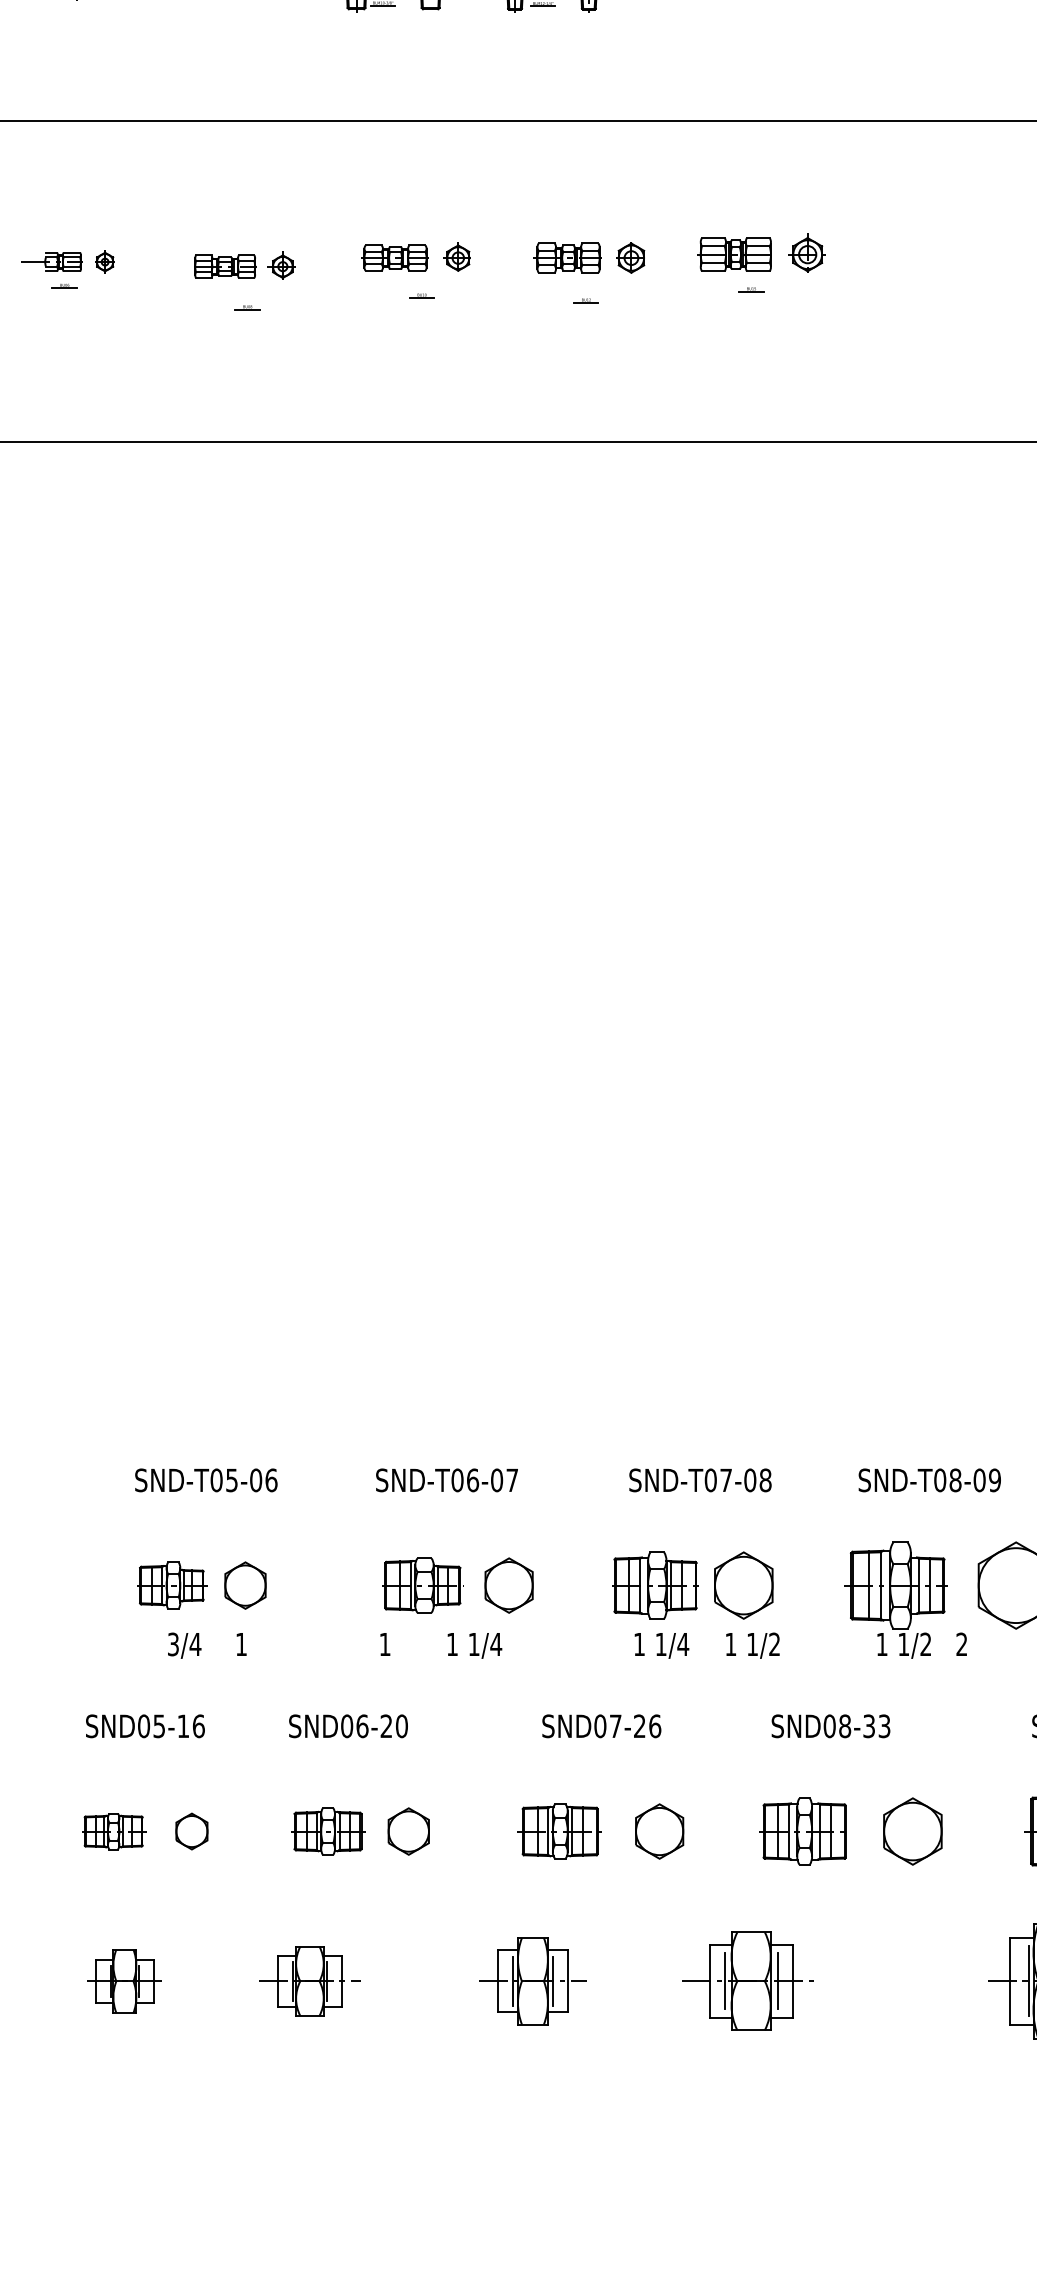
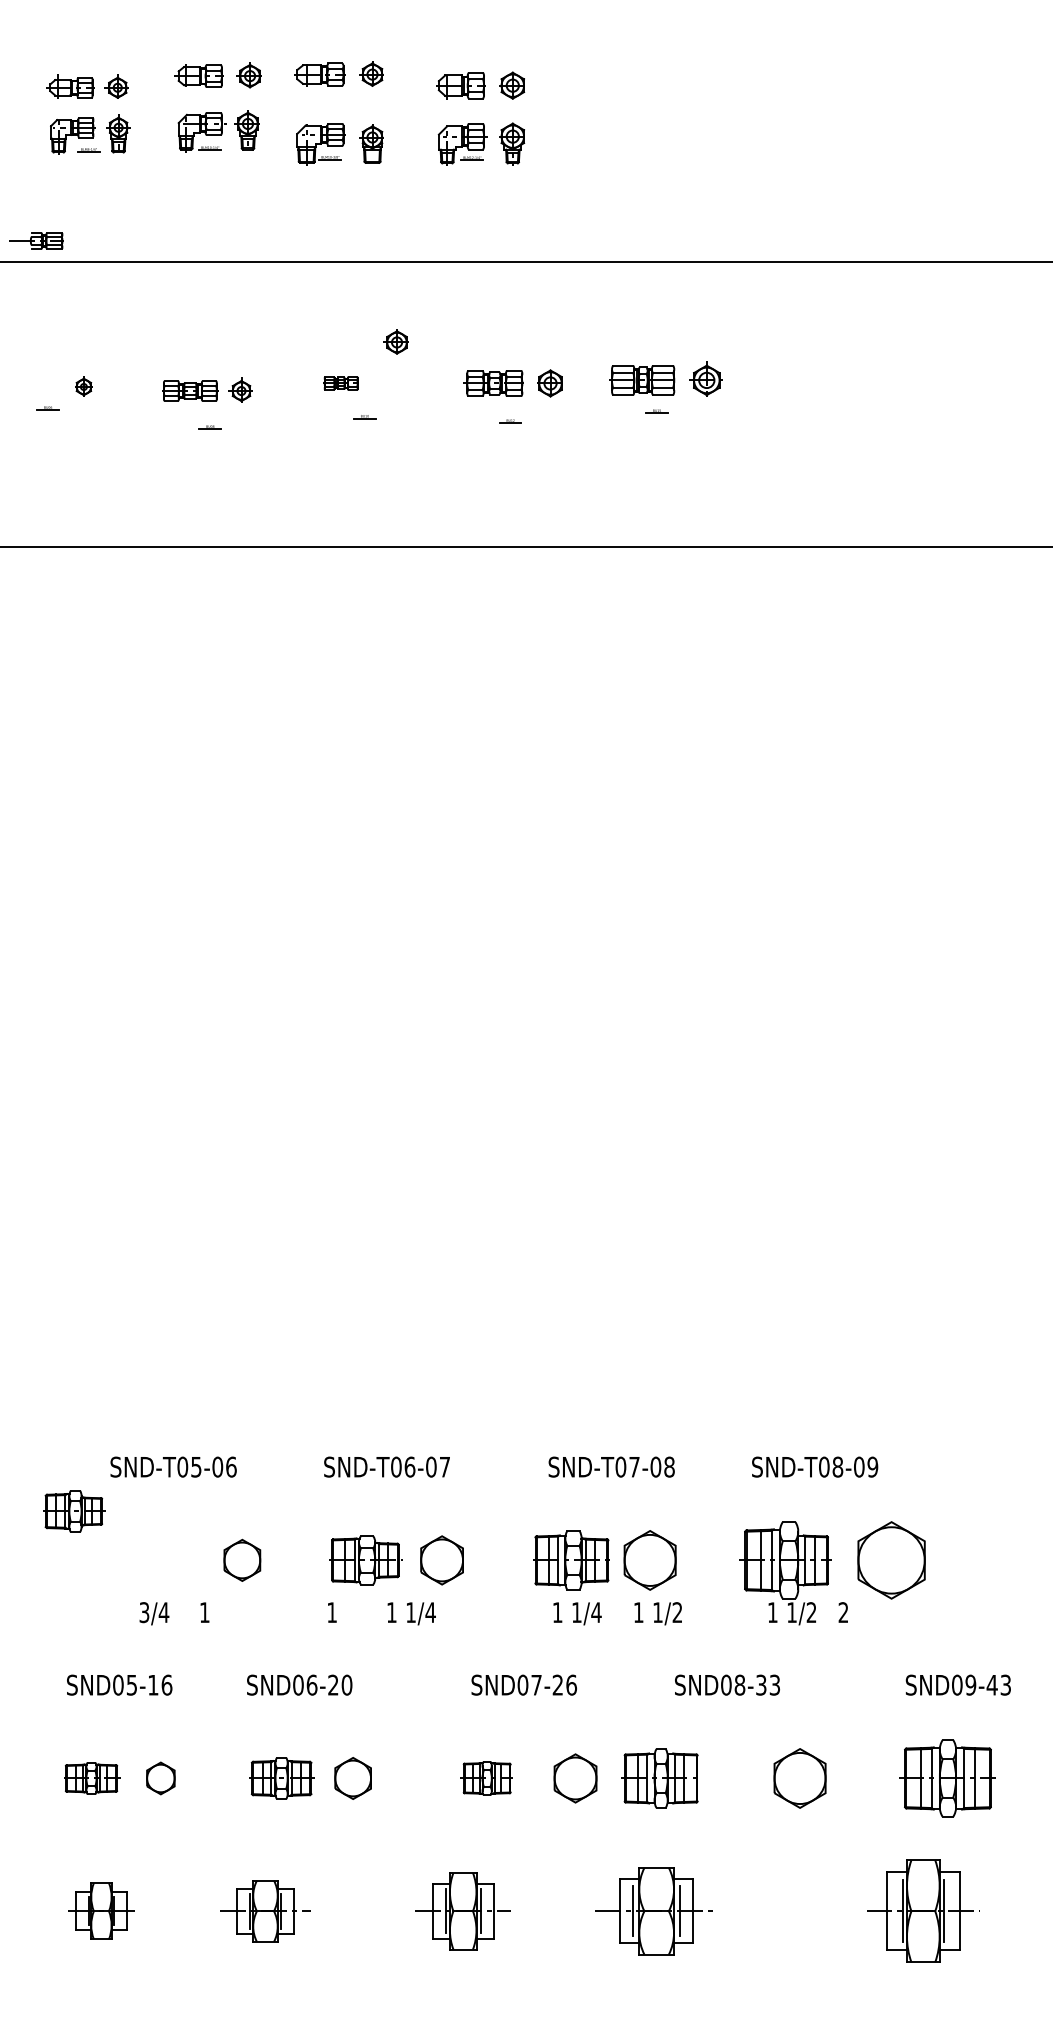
part: (456, 257) -> (395, 341), moved
part: (394, 258) -> (340, 383), size x0.6
part: (51, 261) -> (36, 240), moved
part: (245, 1584) -> (242, 1559), moved
part: (172, 1585) -> (74, 1511), moved
part: (559, 1831) -> (486, 1778), size x0.7
part: (802, 1831) -> (659, 1778), moved

